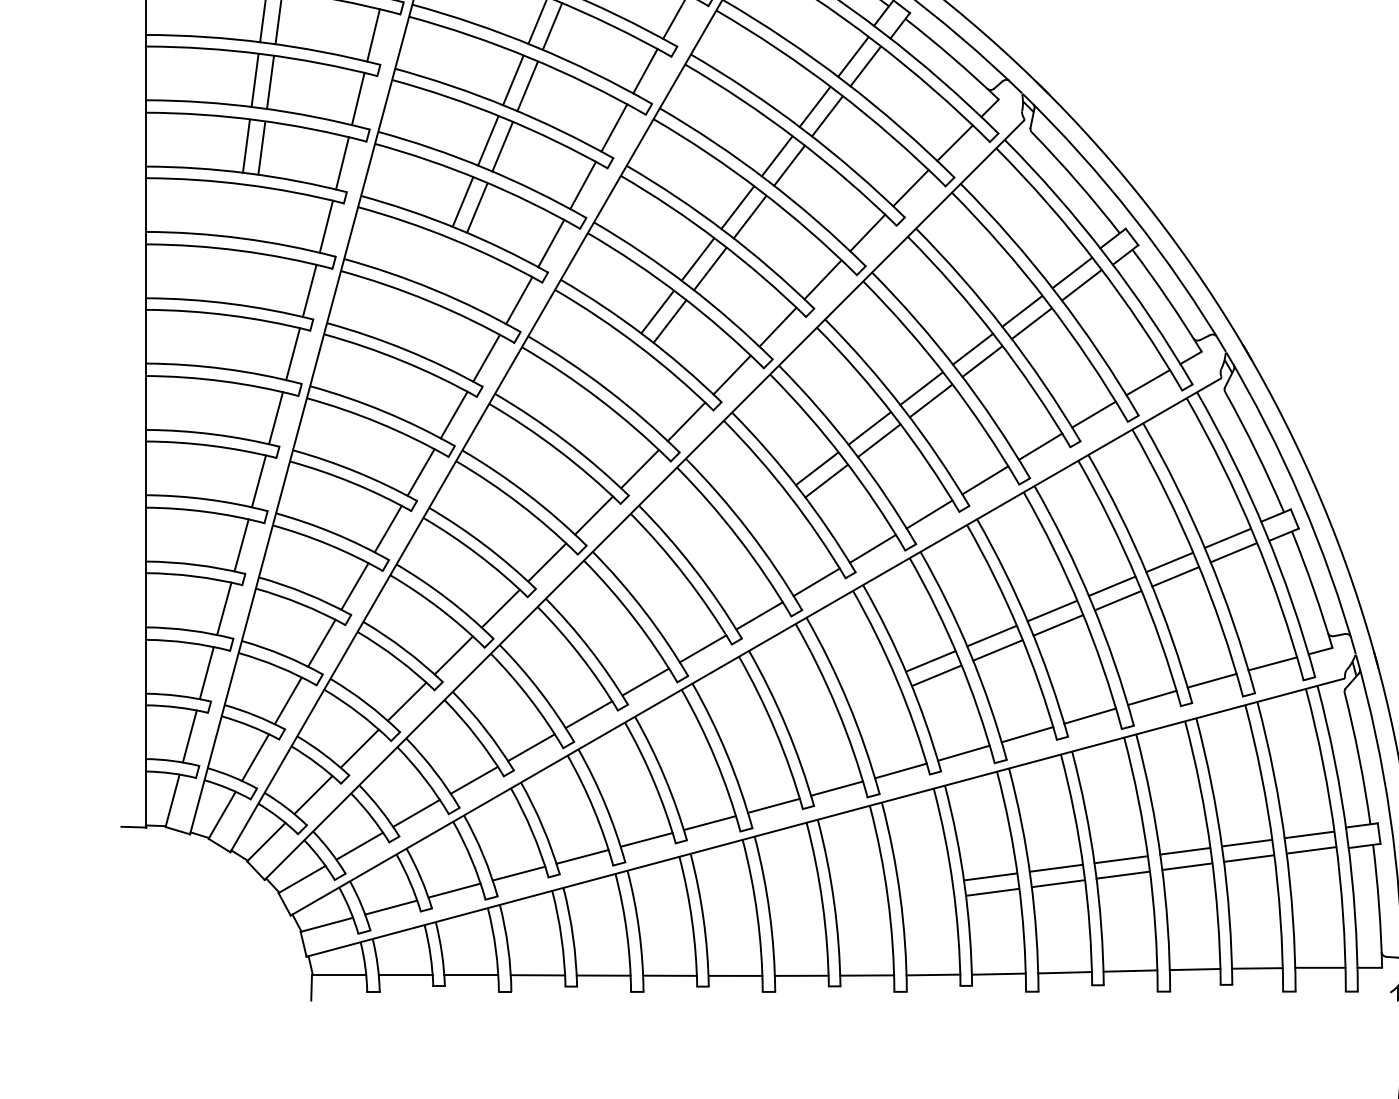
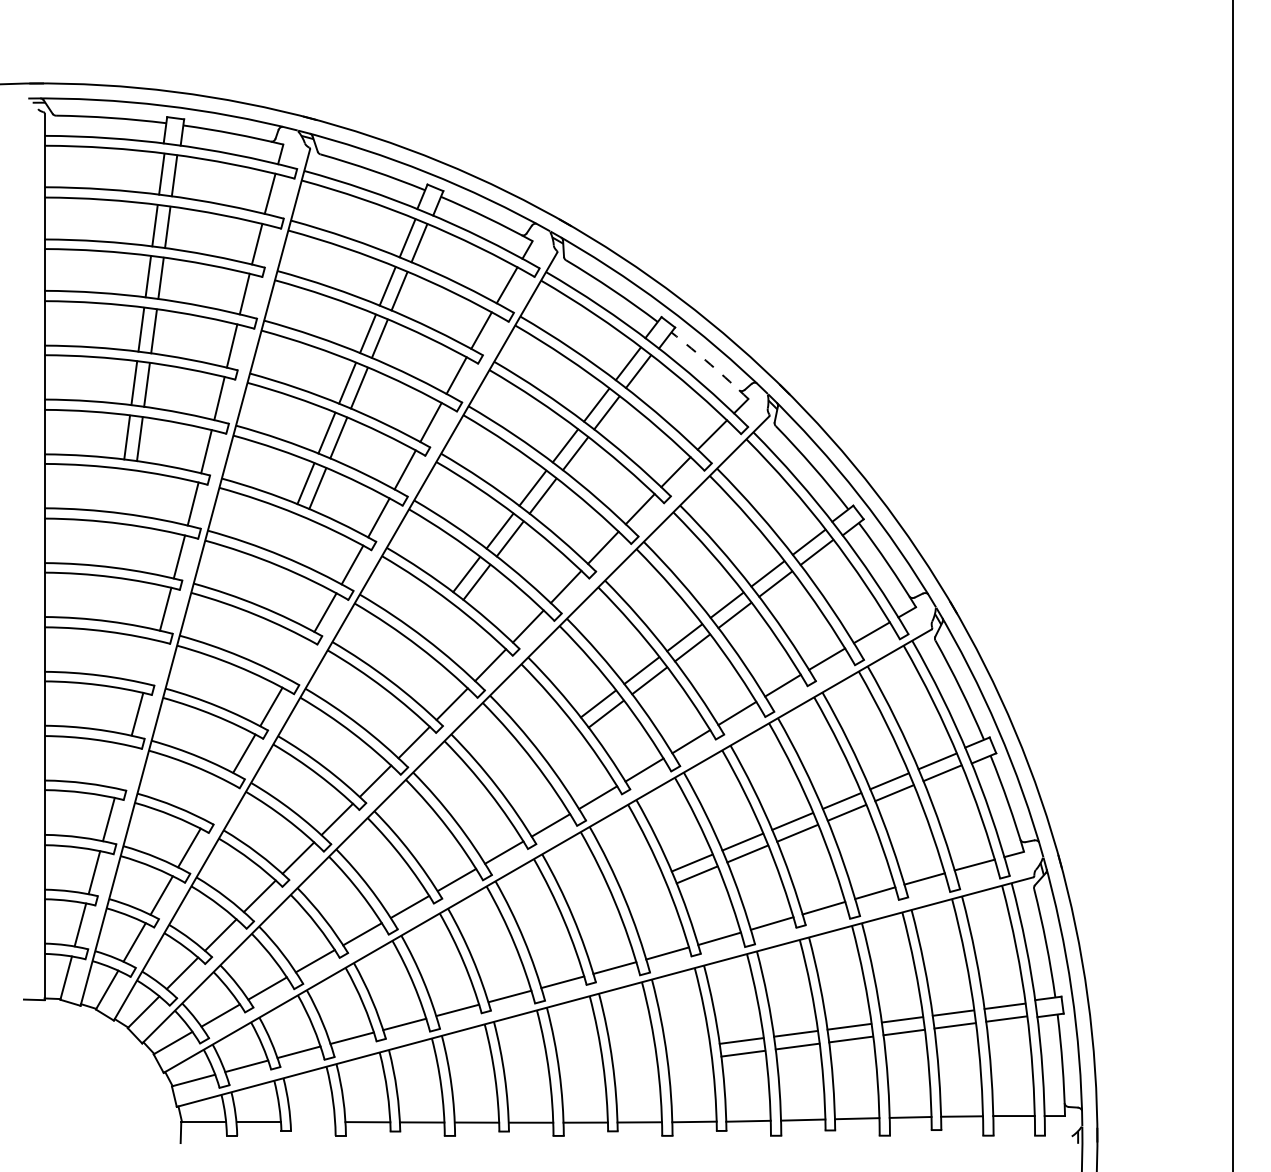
arc: (952, 57) -> (710, 364), solid -> dashed
line: (453, 415) -> (298, 659), removed
line: (275, 417) -> (151, 661), removed
line: (242, 544) -> (123, 766), removed
line: (354, 585) -> (216, 800), removed
line: (470, 975) -> (312, 1122), removed

